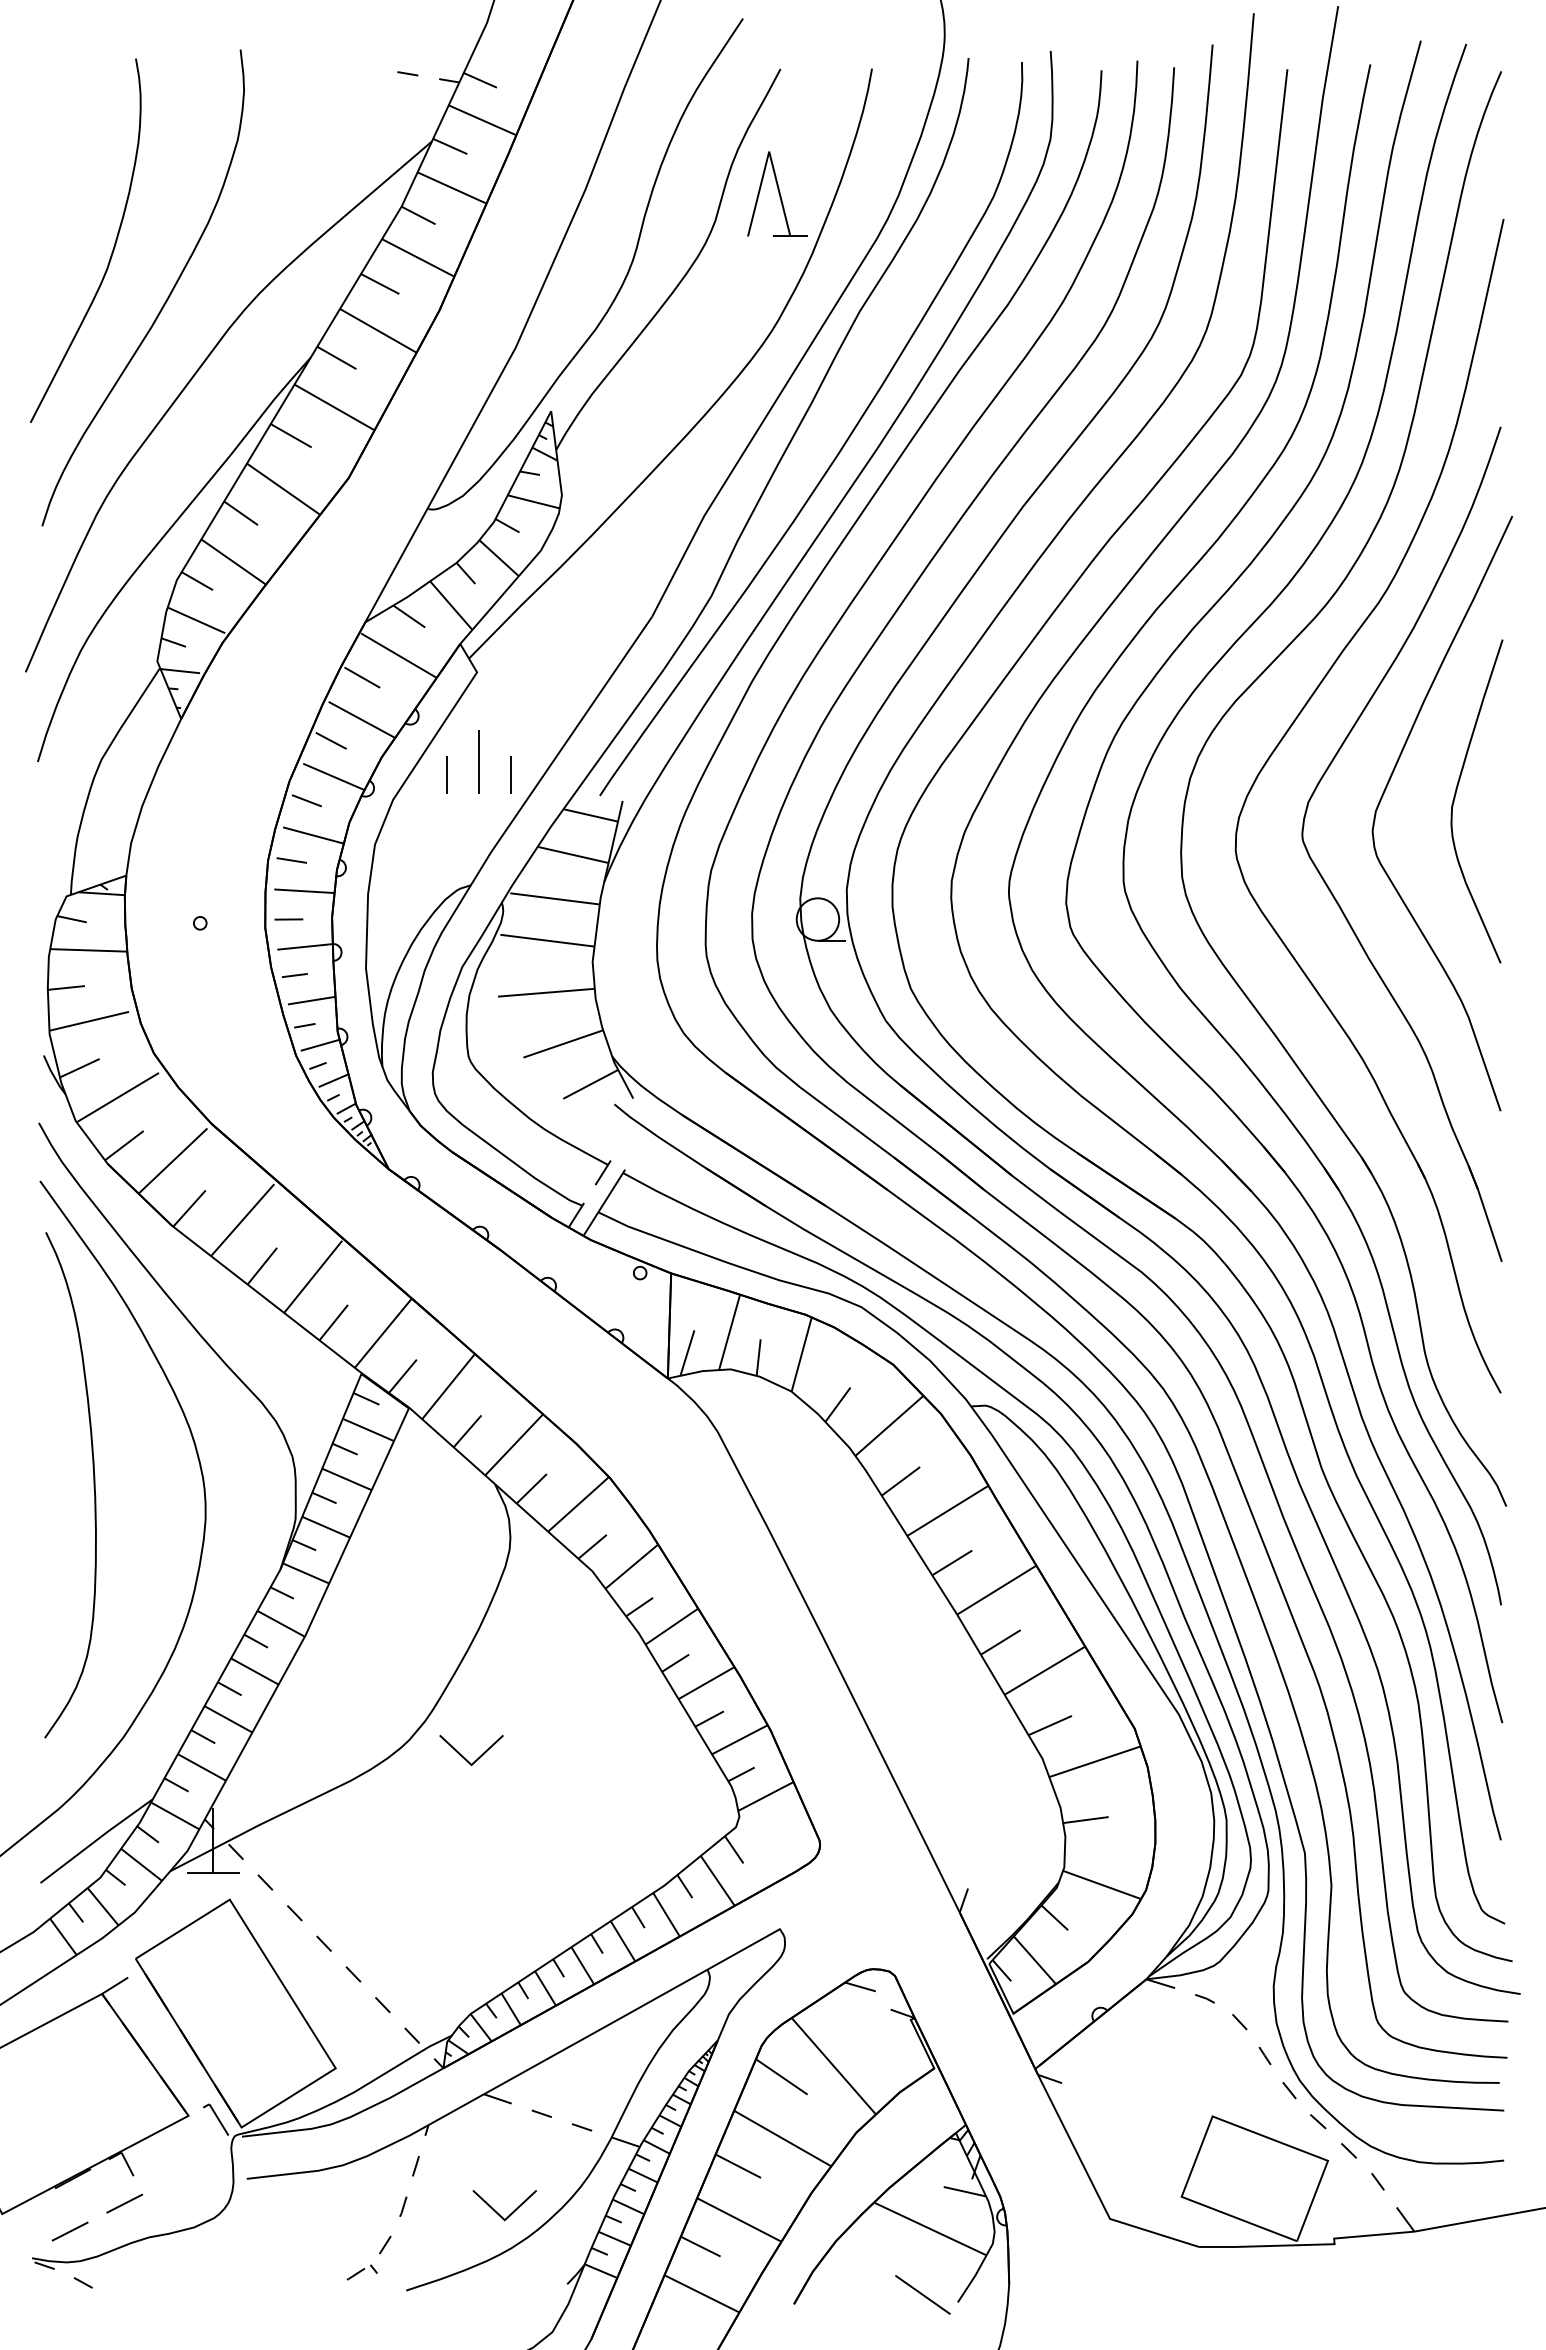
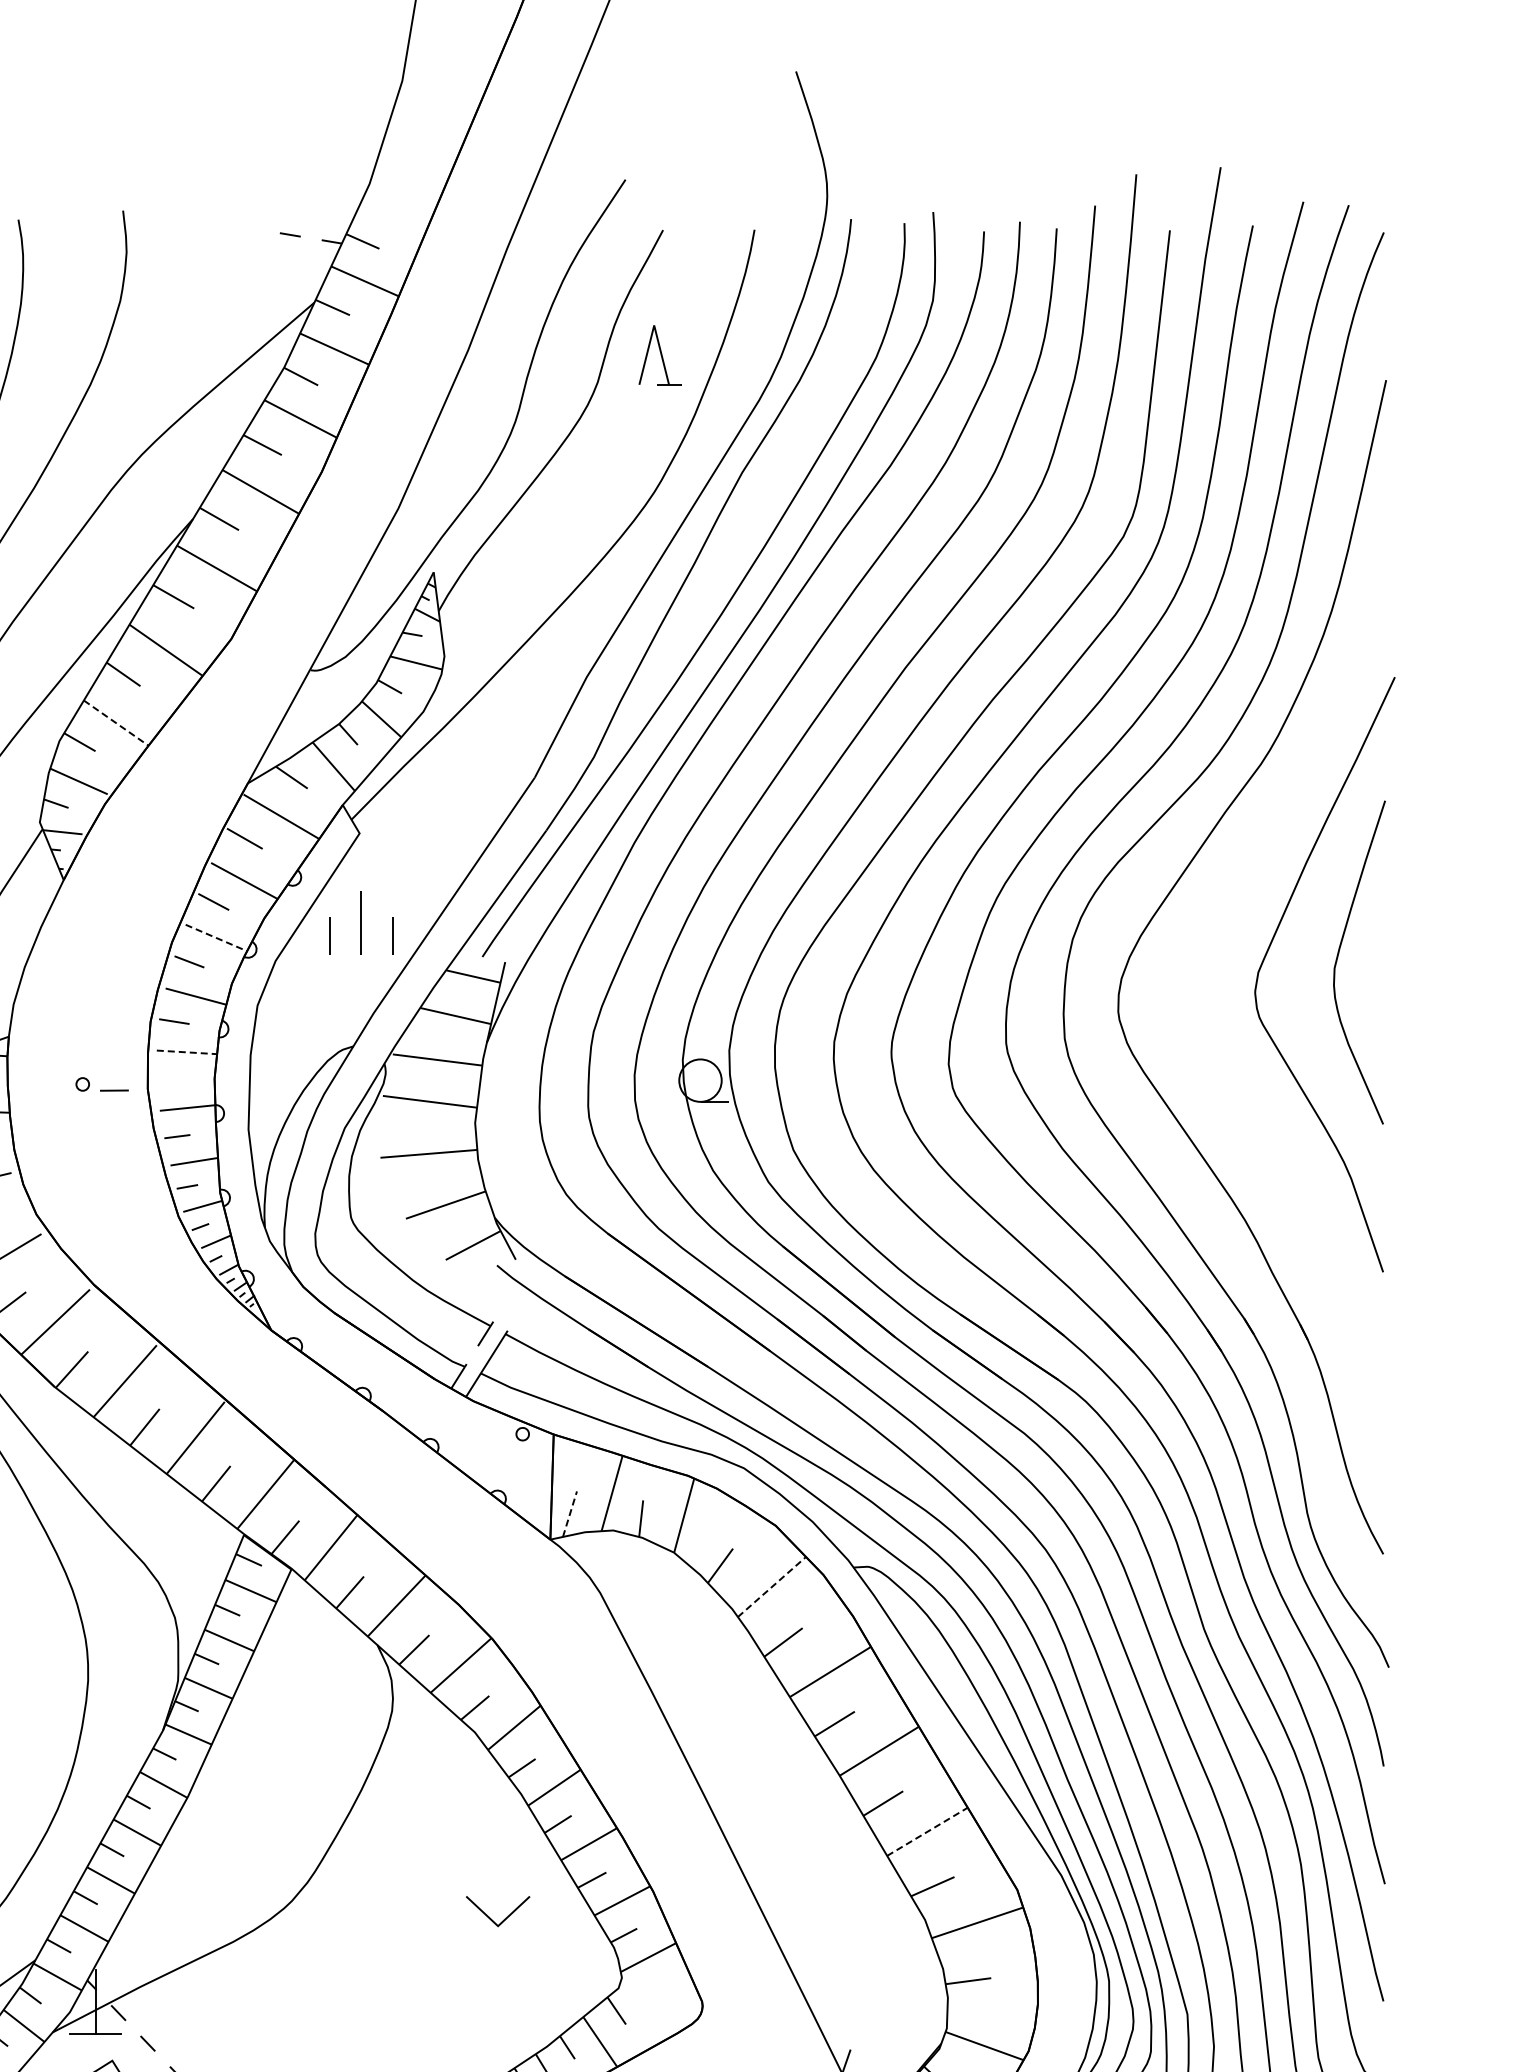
part: (777, 193) -> (660, 354), size x0.7
line: (234, 562) -> (117, 723), solid -> dashed
line: (334, 777) -> (217, 938), solid -> dashed
part: (1329, 887) -> (1212, 1048), removed
line: (304, 891) -> (187, 1052), solid -> dashed
line: (288, 919) -> (114, 1090), moved
line: (687, 1353) -> (570, 1514), solid -> dashed
line: (889, 1425) -> (772, 1586), solid -> dashed
line: (1044, 1670) -> (927, 1831), solid -> dashed
part: (467, 1759) -> (494, 1920), moved

